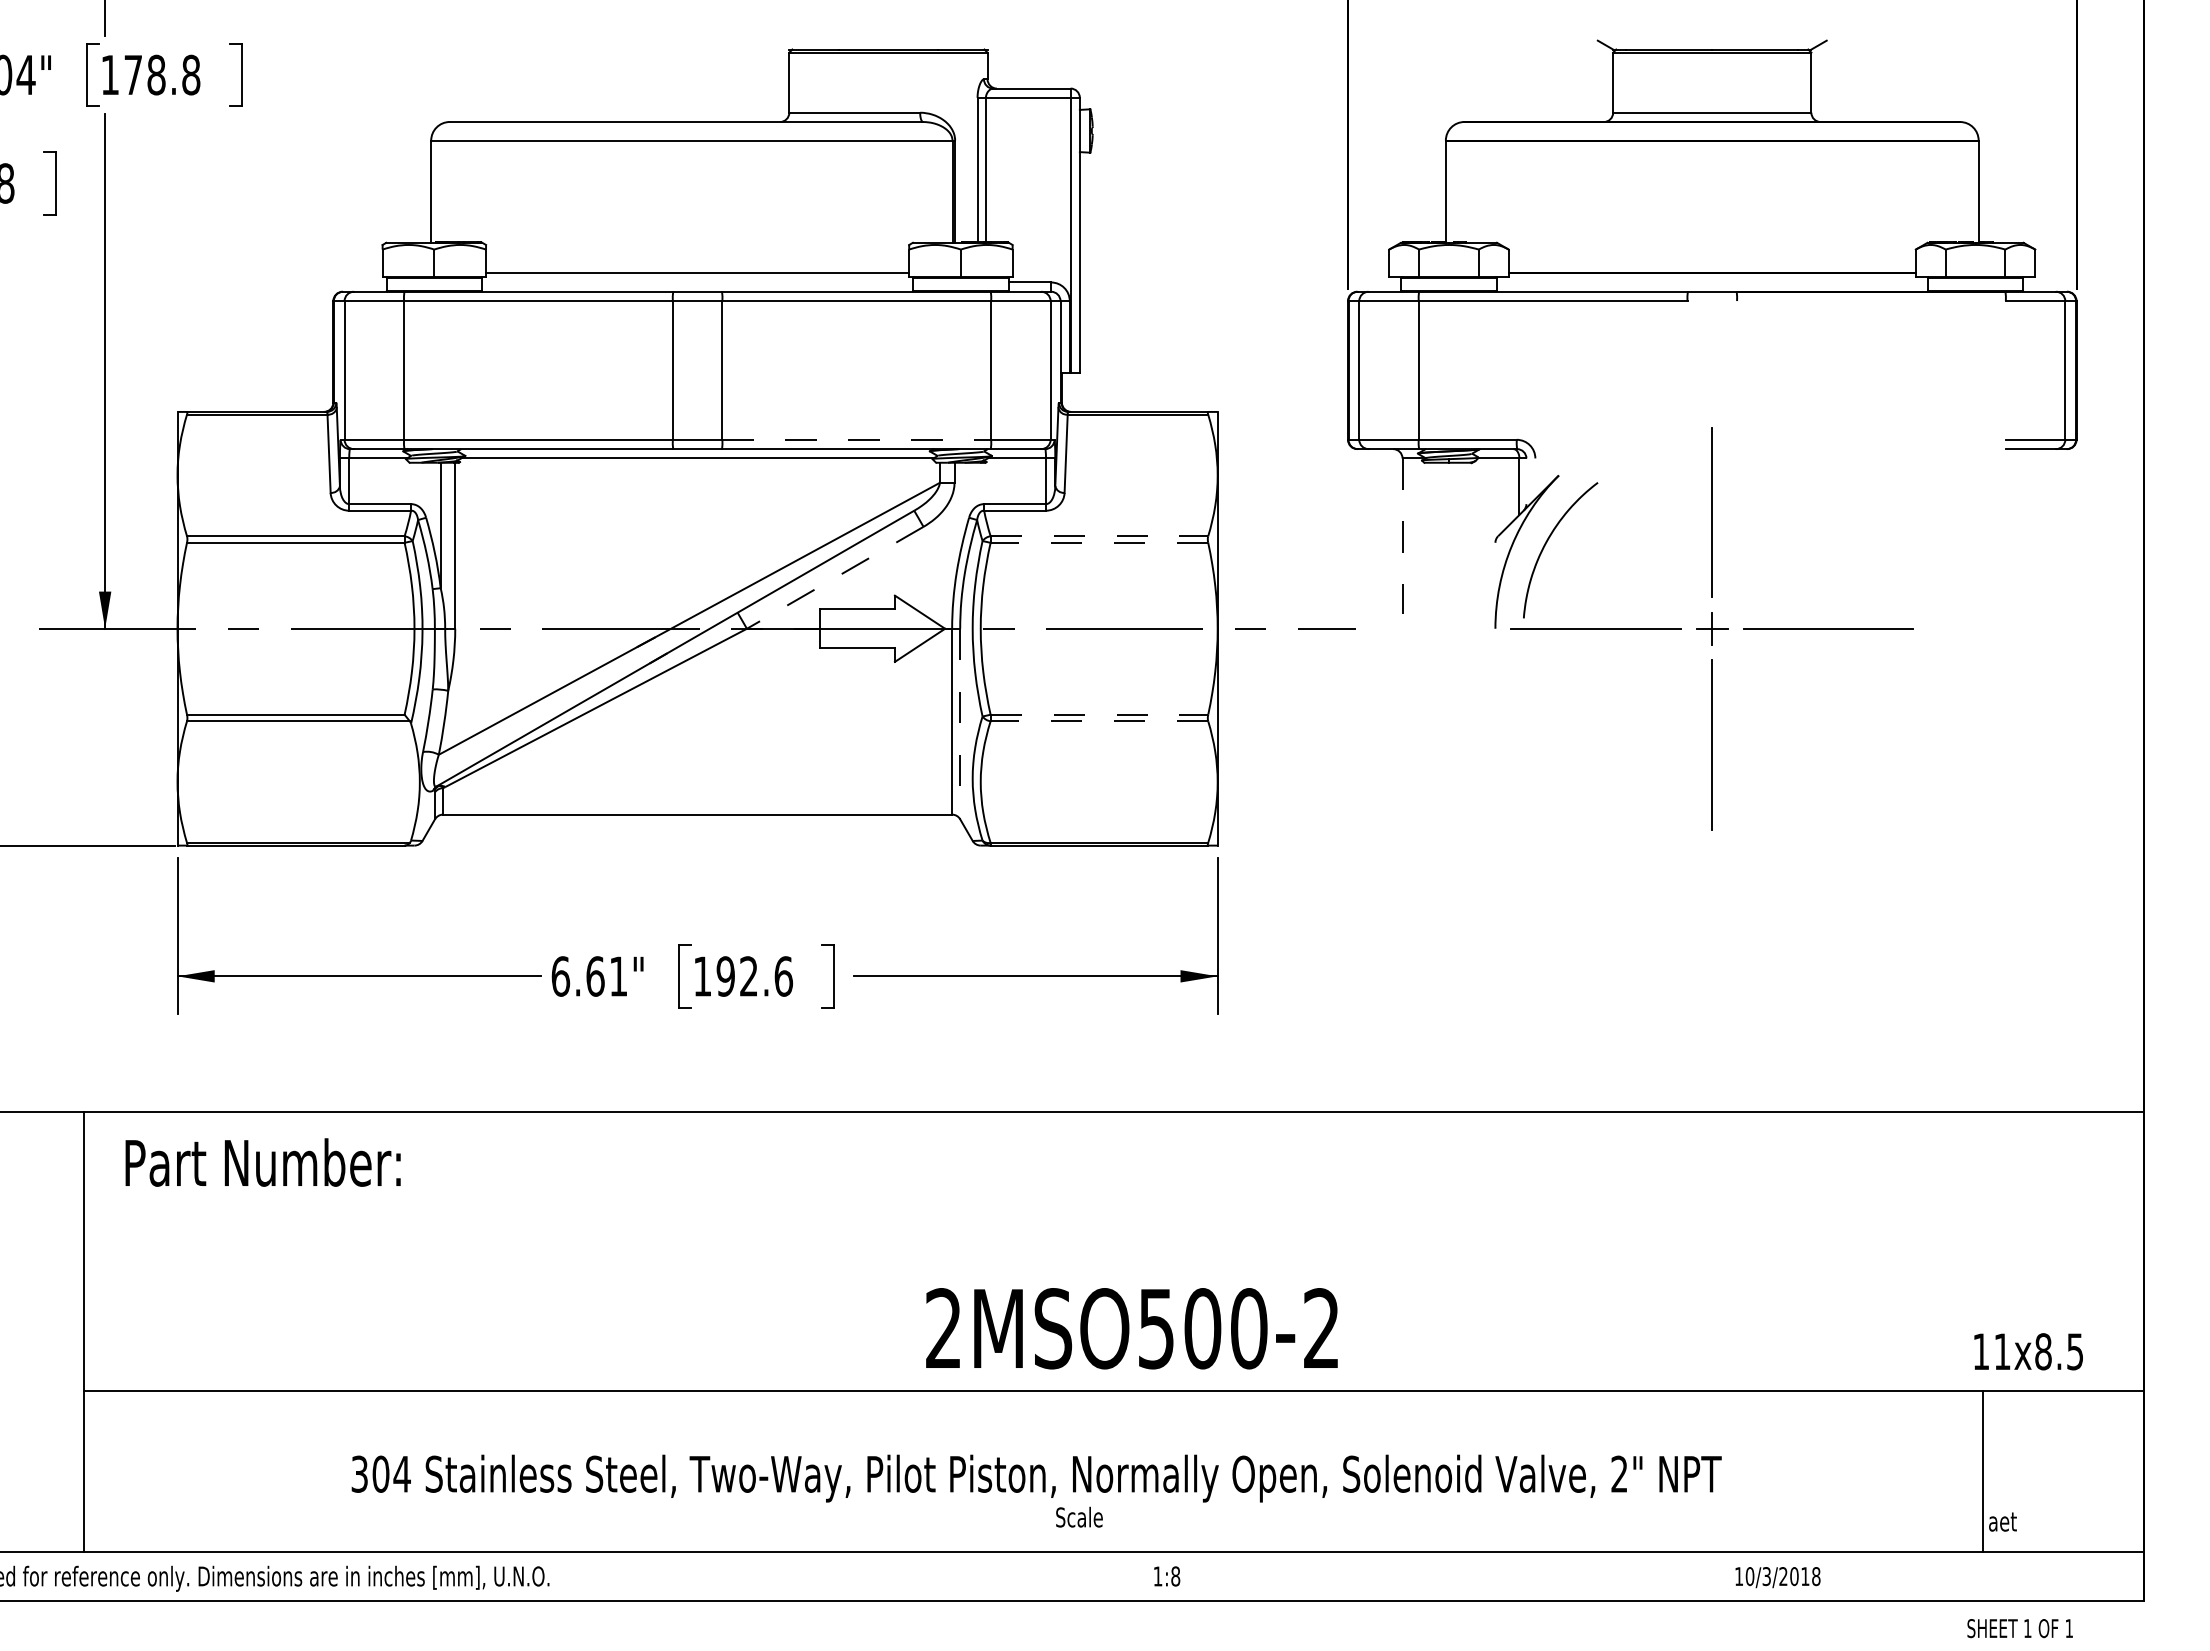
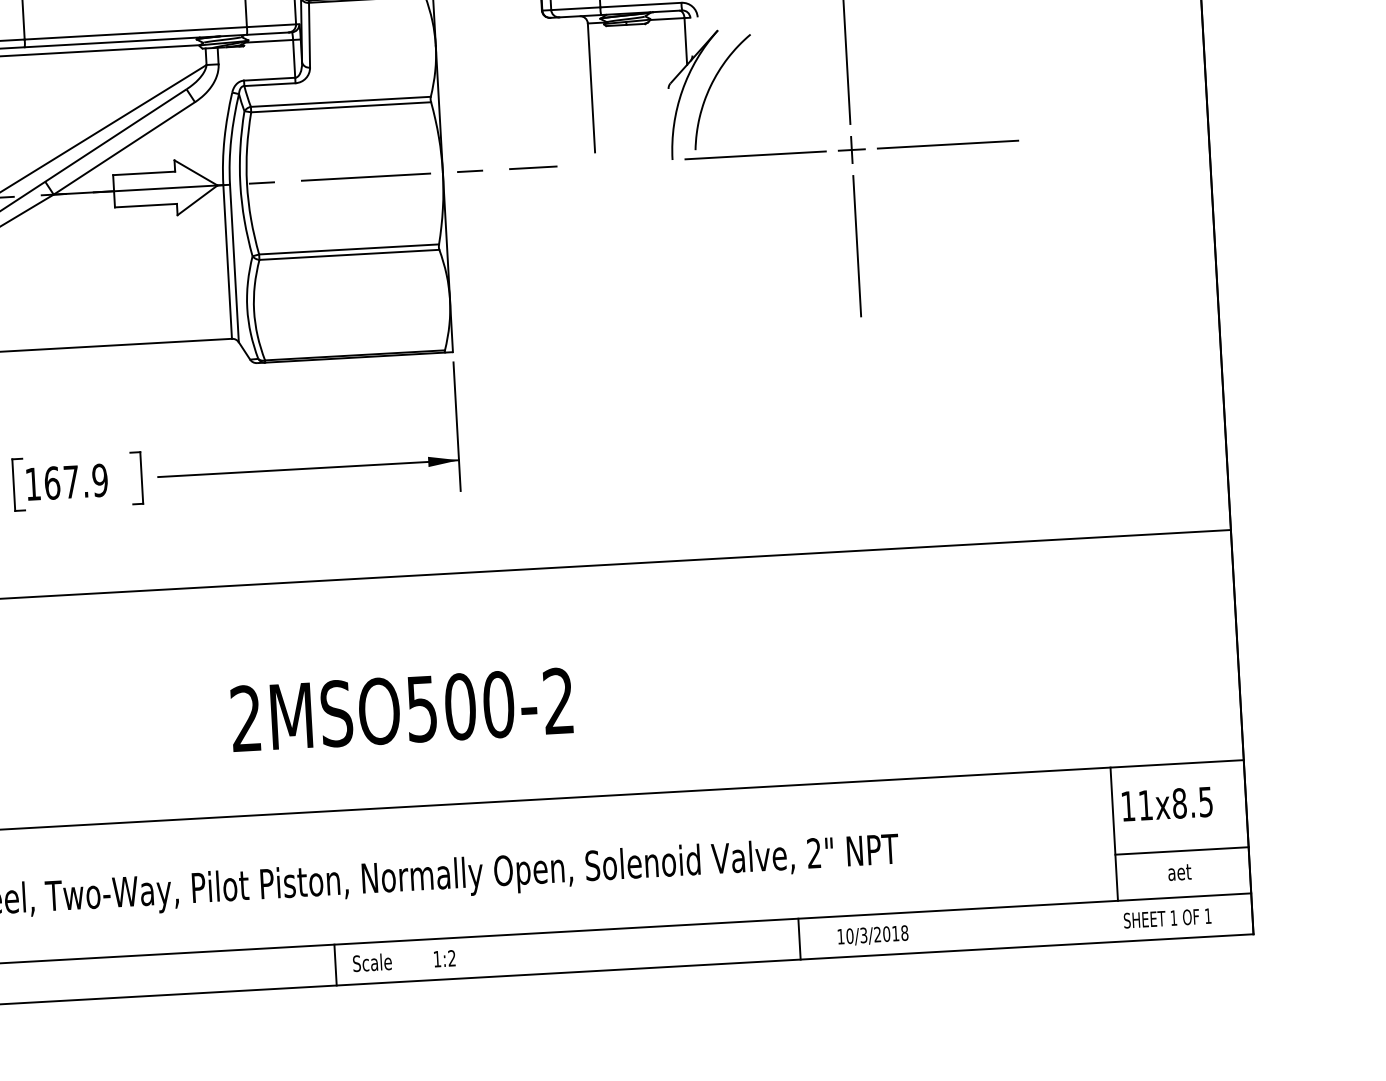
line: (857, 439) -> (136, 33), dashed -> solid
line: (1099, 536) -> (340, 102), dashed -> solid
line: (1402, 536) -> (591, 88), dashed -> solid
line: (1099, 542) -> (341, 107), dashed -> solid
line: (835, 577) -> (124, 148), dashed -> solid
line: (1099, 714) -> (349, 249), dashed -> solid
line: (1099, 721) -> (349, 255), dashed -> solid
line: (960, 724) -> (234, 263), dashed -> solid
text: (754, 976) -> (76, 481), 192.6 -> 167.9
text: (1131, 1328) -> (401, 709), moved
text: (2028, 1351) -> (1167, 803), moved
line: (2062, 1496) -> (1181, 851), added
text: (1079, 1516) -> (372, 962), moved
text: (2002, 1521) -> (1179, 872), moved
line: (1034, 1576) -> (335, 964), added
text: (1175, 1576) -> (451, 958), 1:8 -> 1:2
line: (1595, 1576) -> (799, 939), added
text: (1777, 1577) -> (872, 935), moved
text: (2019, 1628) -> (1167, 918), moved

